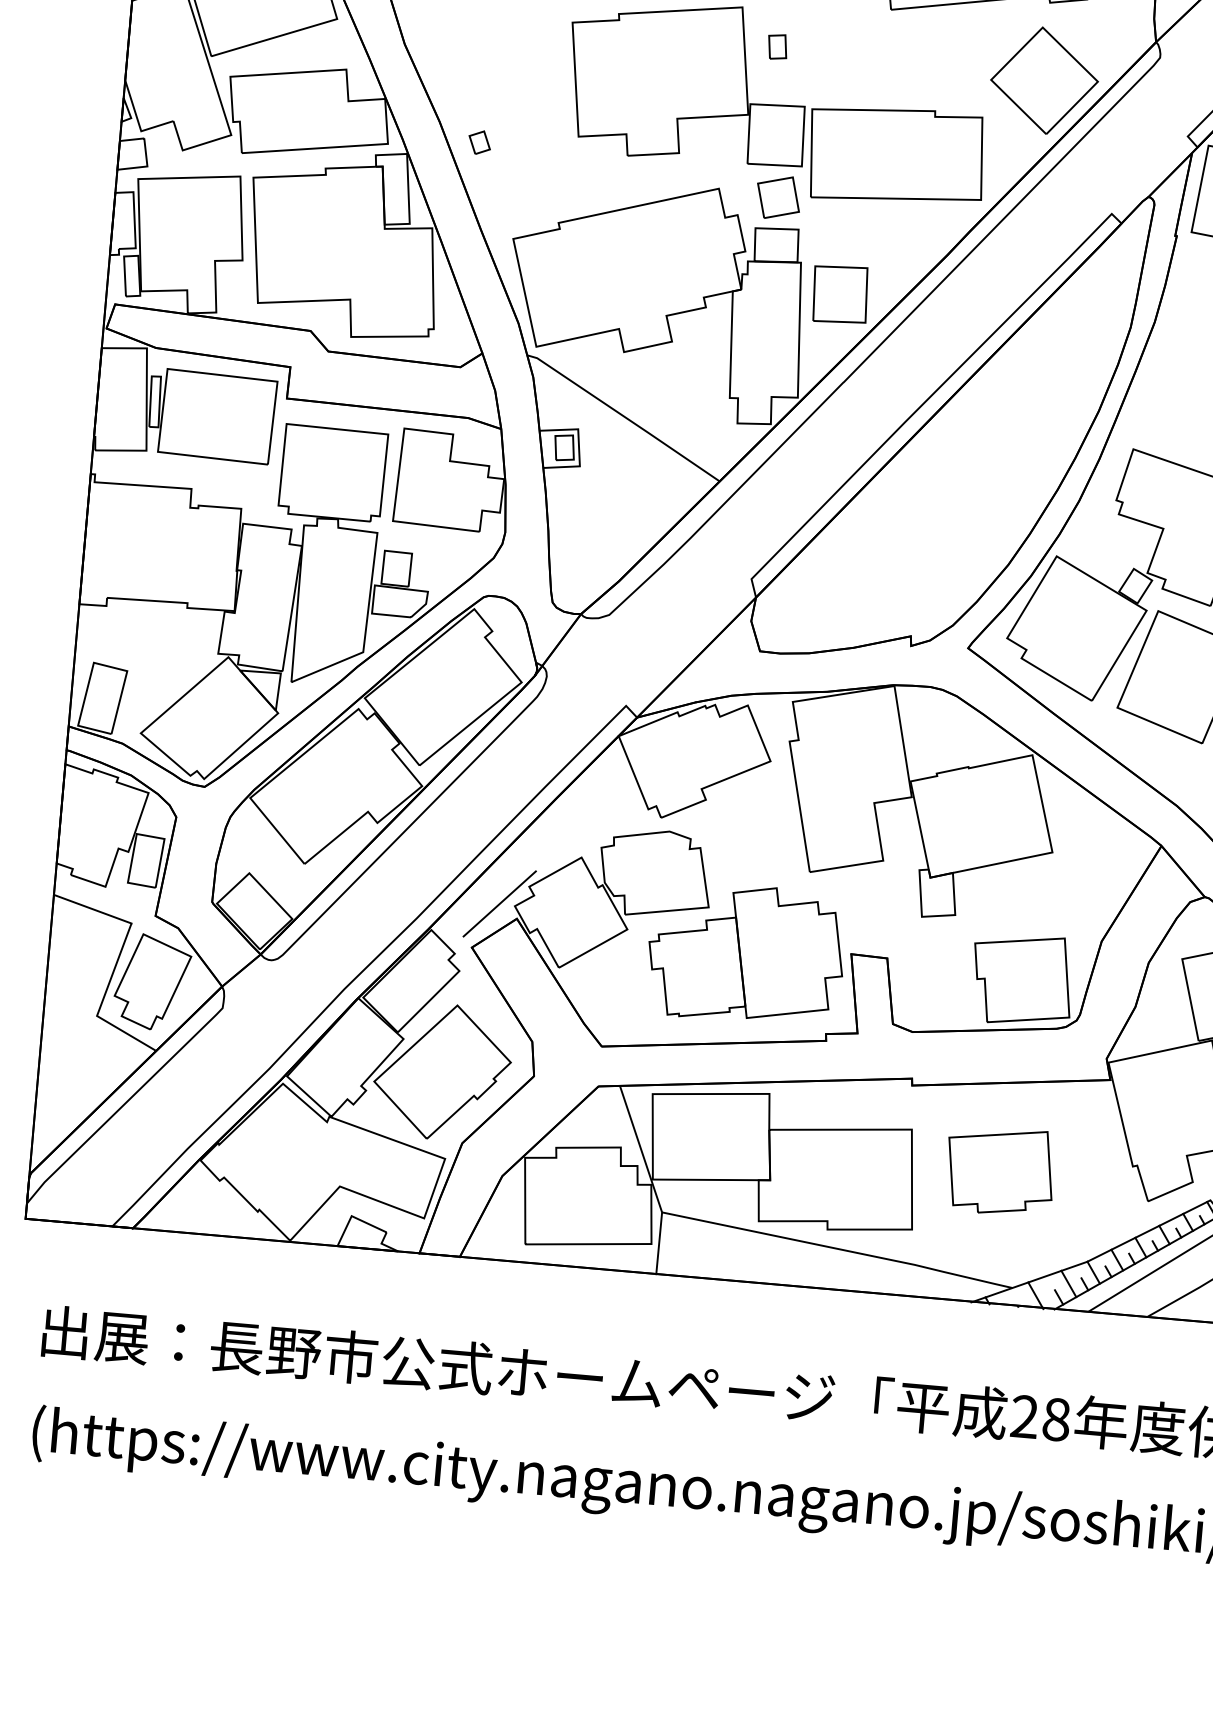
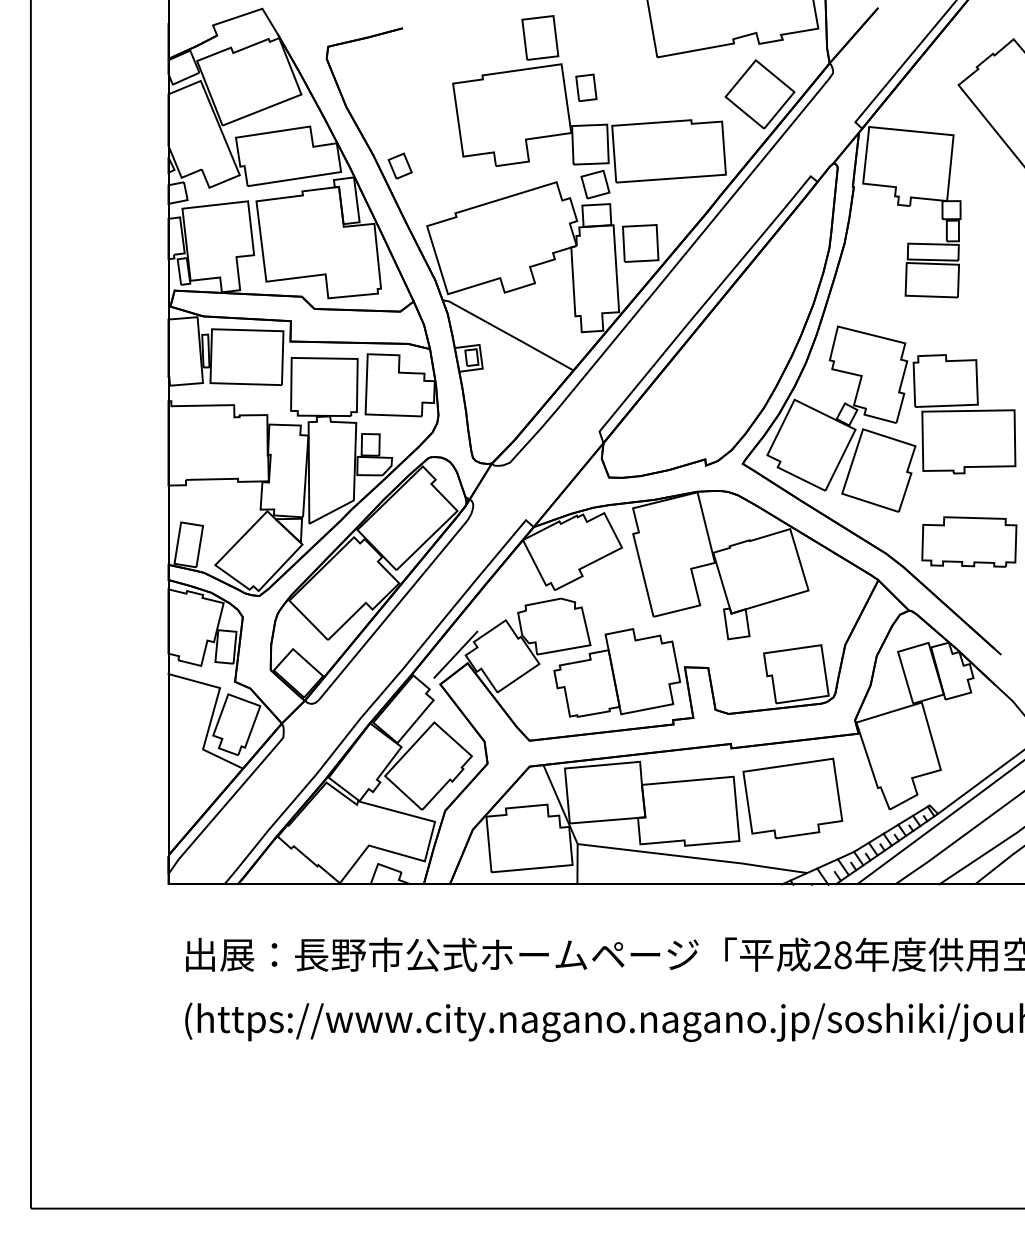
part: (777, 46) -> (586, 87), size x1.67
part: (478, 141) -> (399, 165), size x1.67
part: (999, 1171) -> (792, 798), size x1.43

